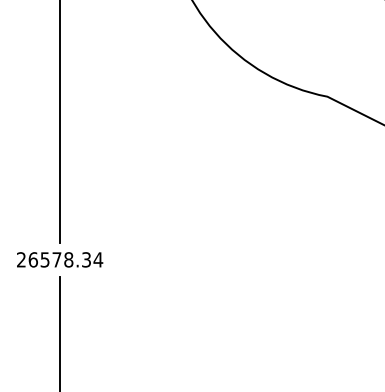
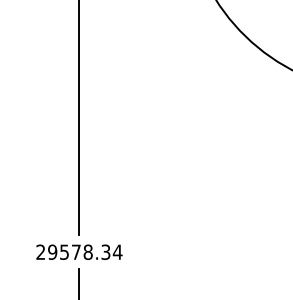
text: (32, 259) -> (51, 251), 26578.34 -> 29578.34

